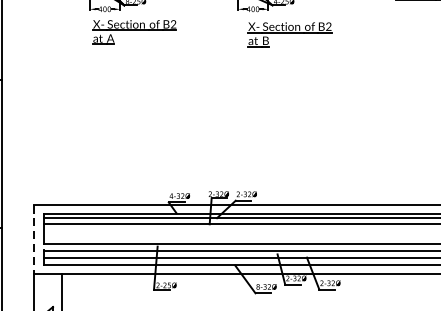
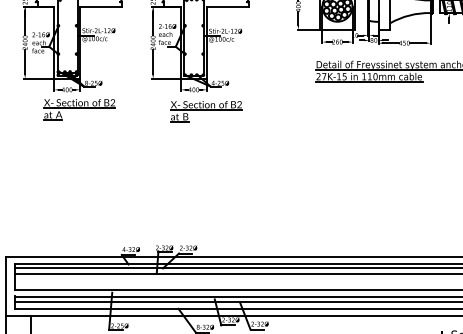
part: (134, 32) -> (79, 109), moved
part: (290, 34) -> (206, 111), moved
line: (33, 240) -> (6, 287), dashed -> solid

